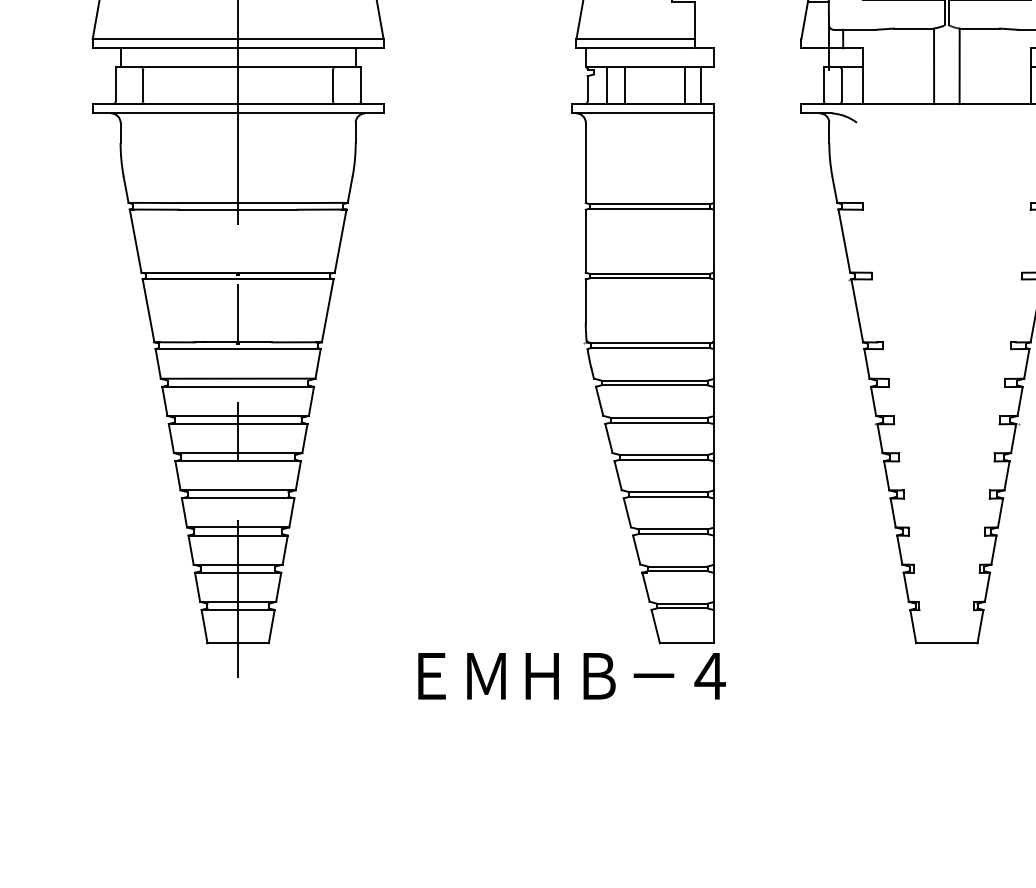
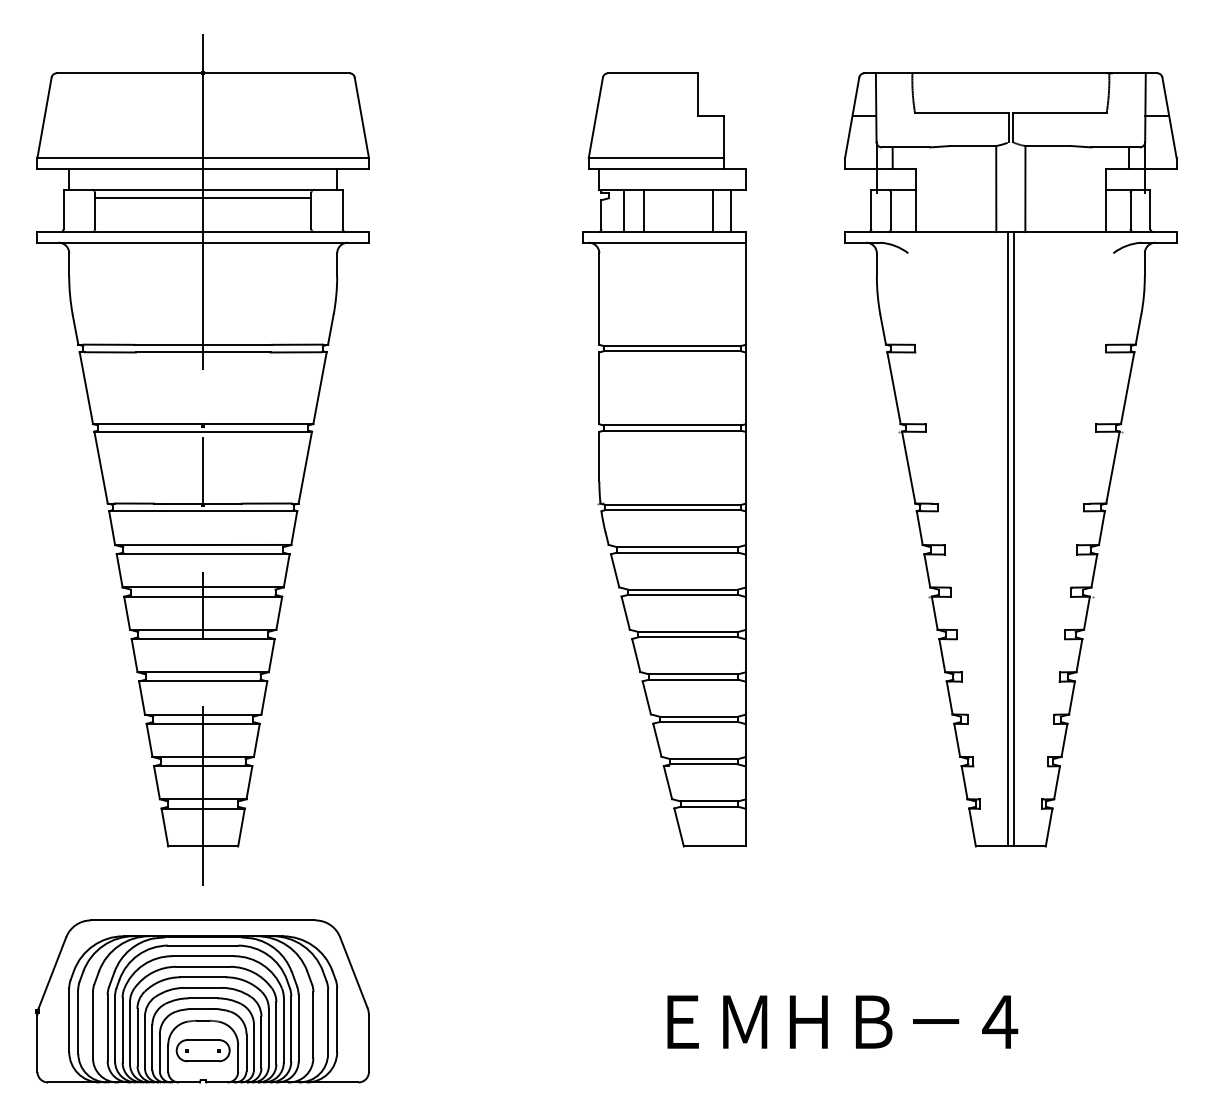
line: (238, 74) -> (203, 198), added
line: (943, 373) -> (1007, 539), added
line: (950, 373) -> (1014, 539), added
text: (571, 675) -> (842, 1021), moved
part: (237, 779) -> (202, 1001), added

